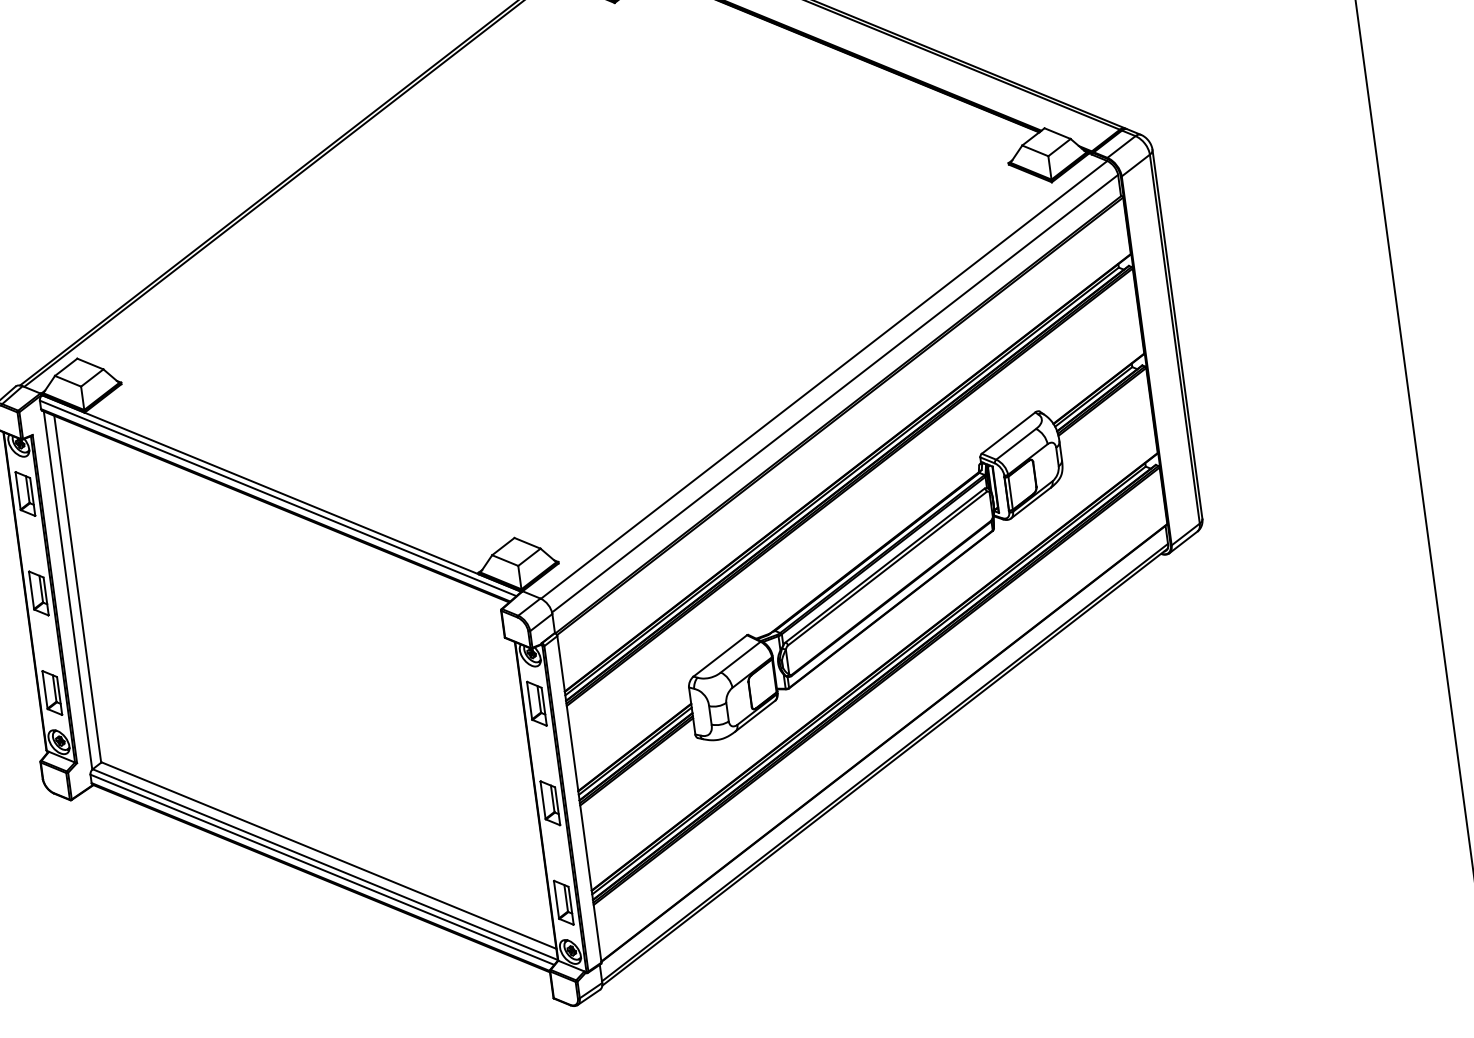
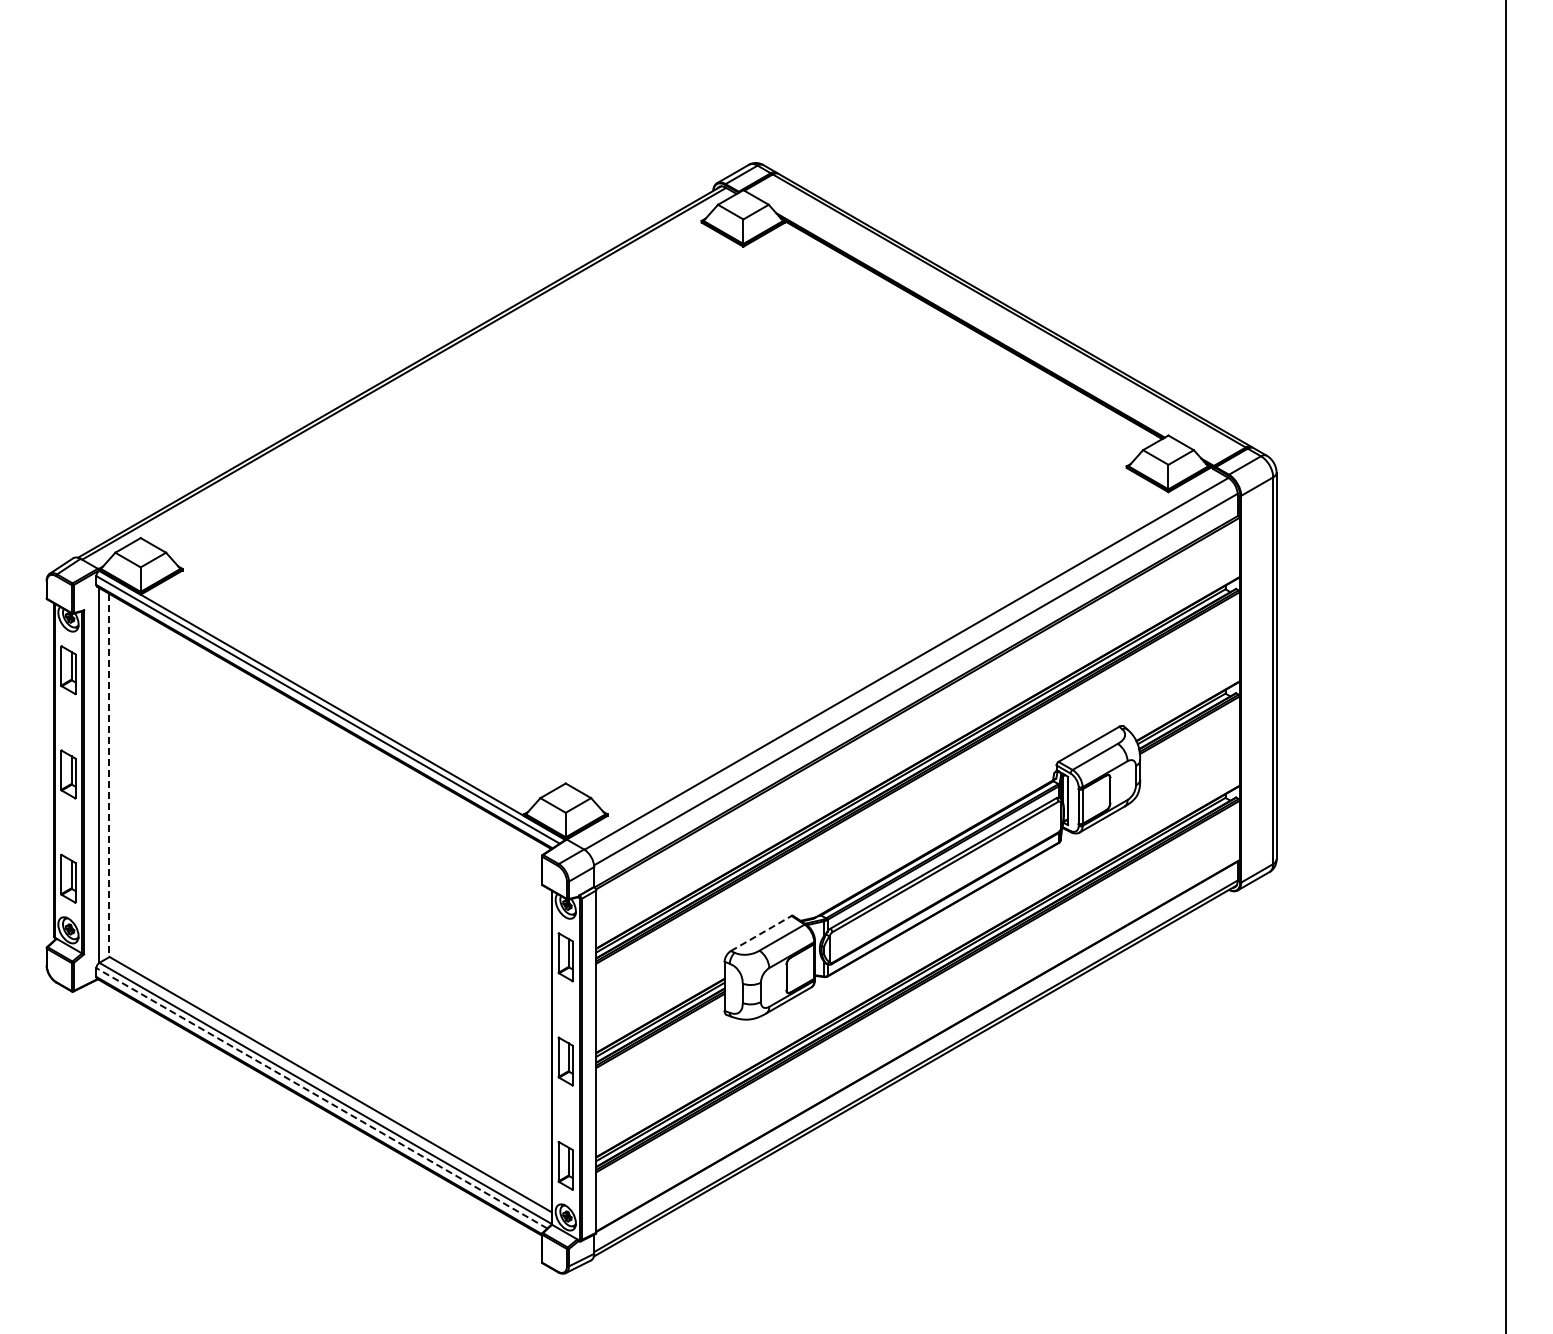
line: (78, 589) -> (109, 775), solid -> dashed
line: (720, 655) -> (761, 933), solid -> dashed
line: (322, 870) -> (321, 1098), solid -> dashed

